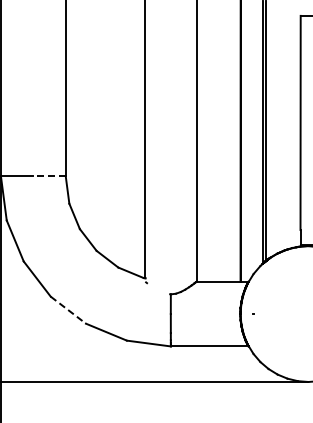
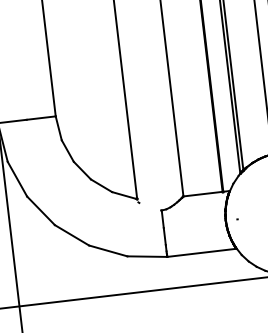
line: (49, 176) -> (41, 118), dashed -> solid
line: (68, 310) -> (72, 235), dashed -> solid

